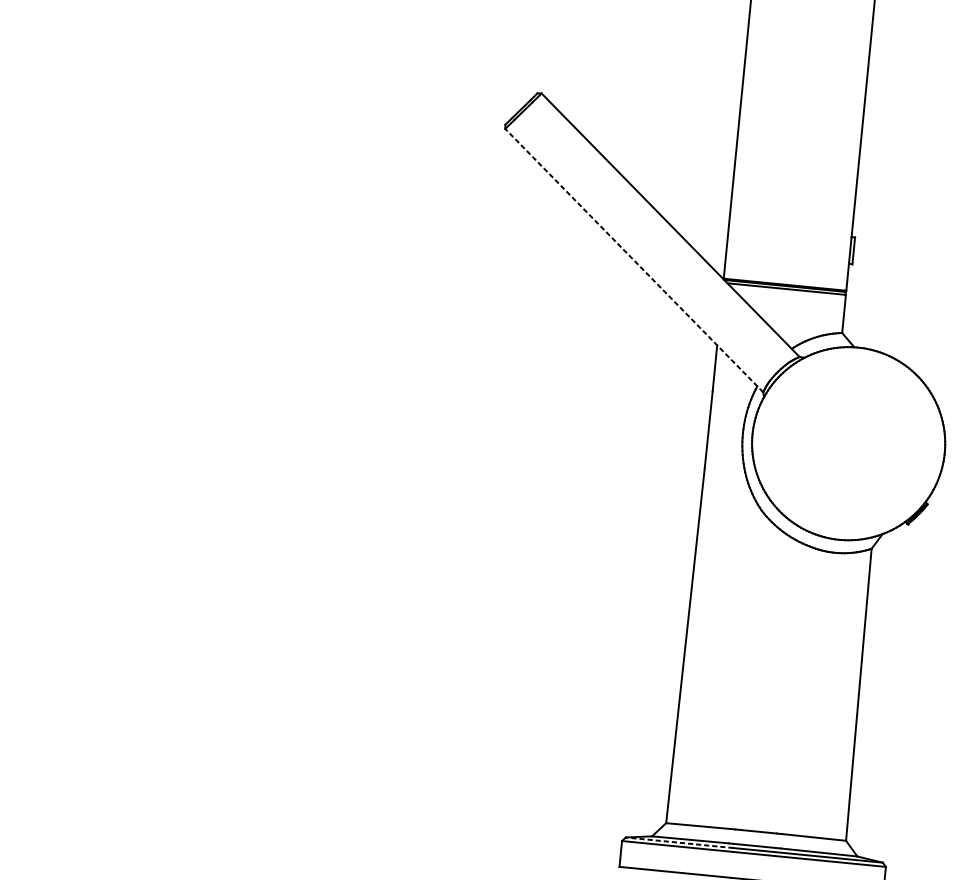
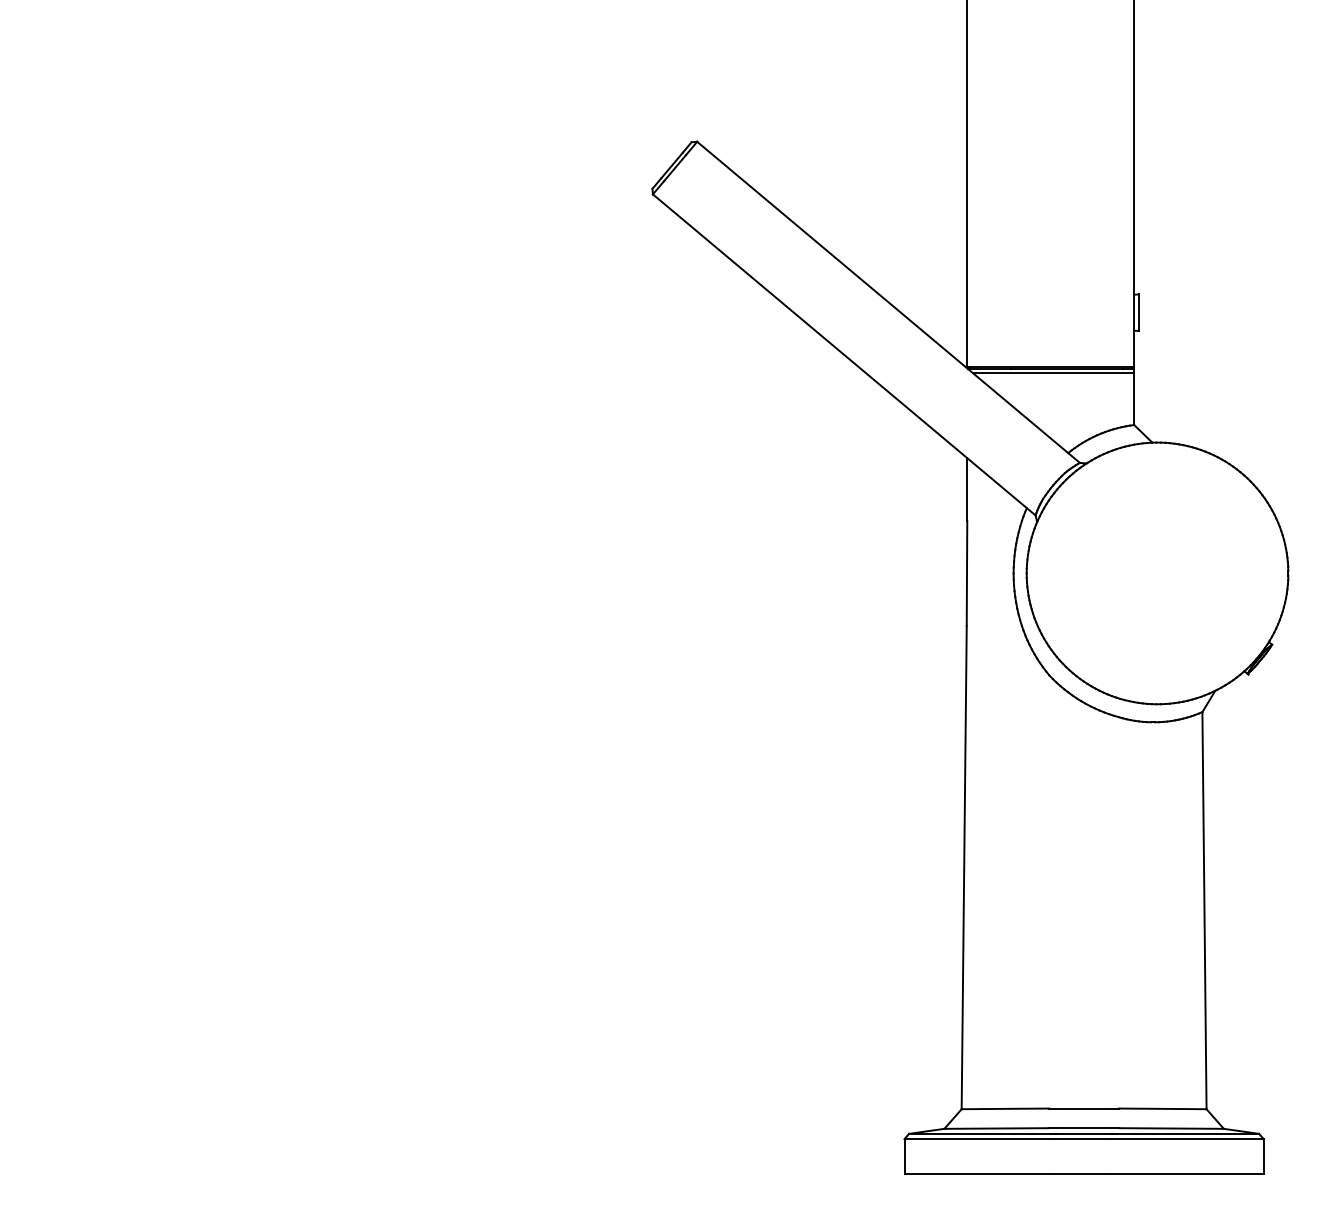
line: (634, 260) -> (844, 354), dashed -> solid
line: (679, 842) -> (981, 1133), dashed -> solid

